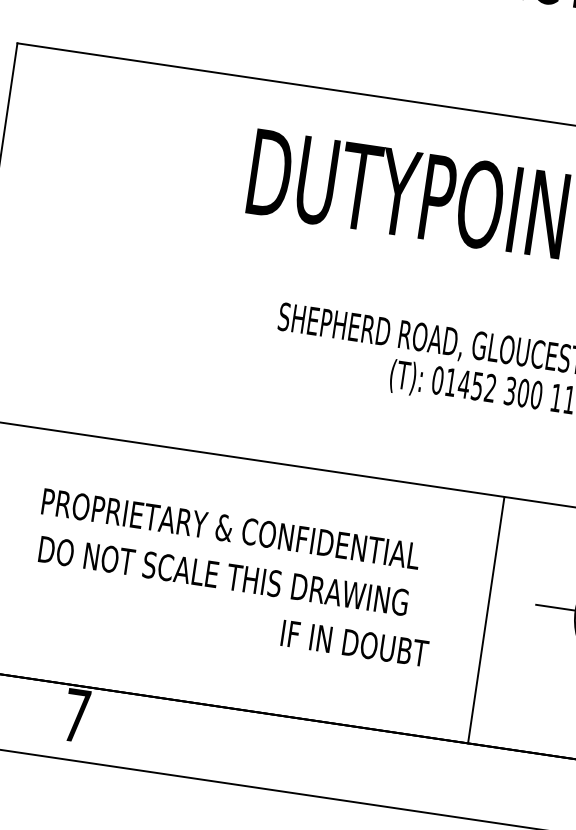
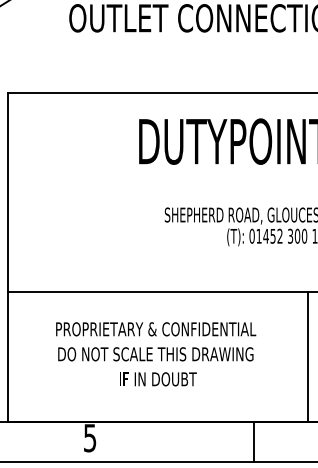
line: (485, 620) -> (307, 357), moved
text: (355, 643) -> (158, 379), moved
text: (77, 716) -> (90, 438), 7 -> 5
line: (385, 767) -> (254, 441), added

